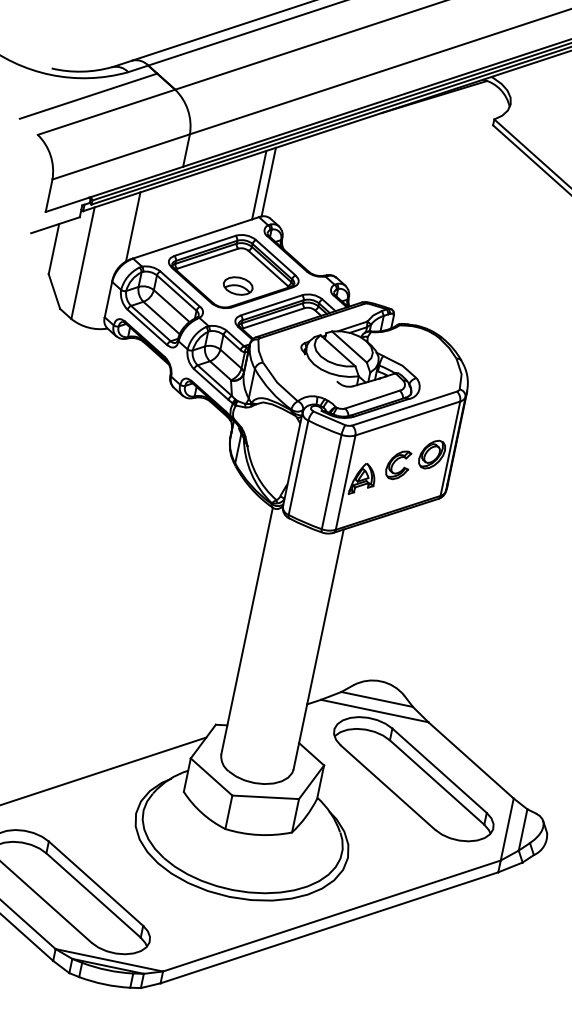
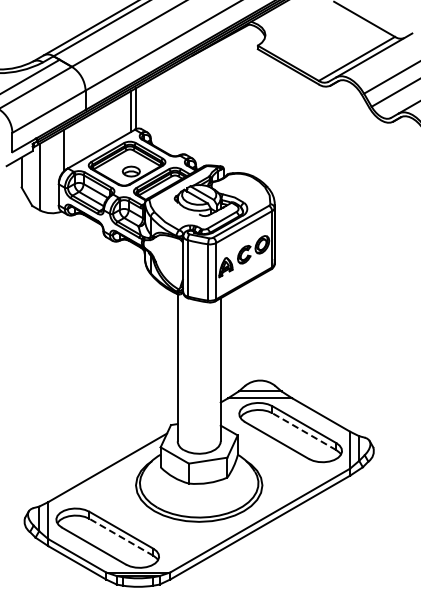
line: (437, 782) -> (304, 431), solid -> dashed
line: (93, 895) -> (121, 537), solid -> dashed

